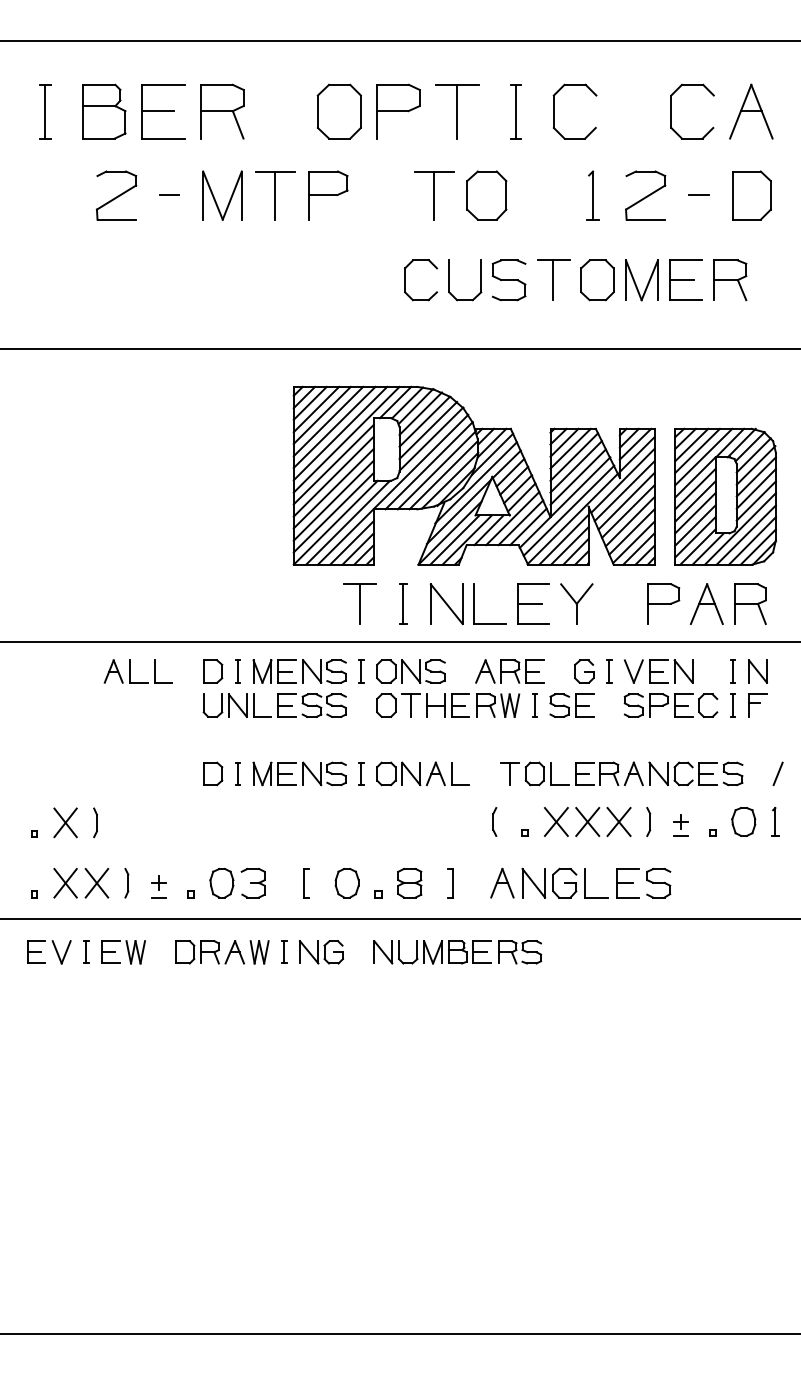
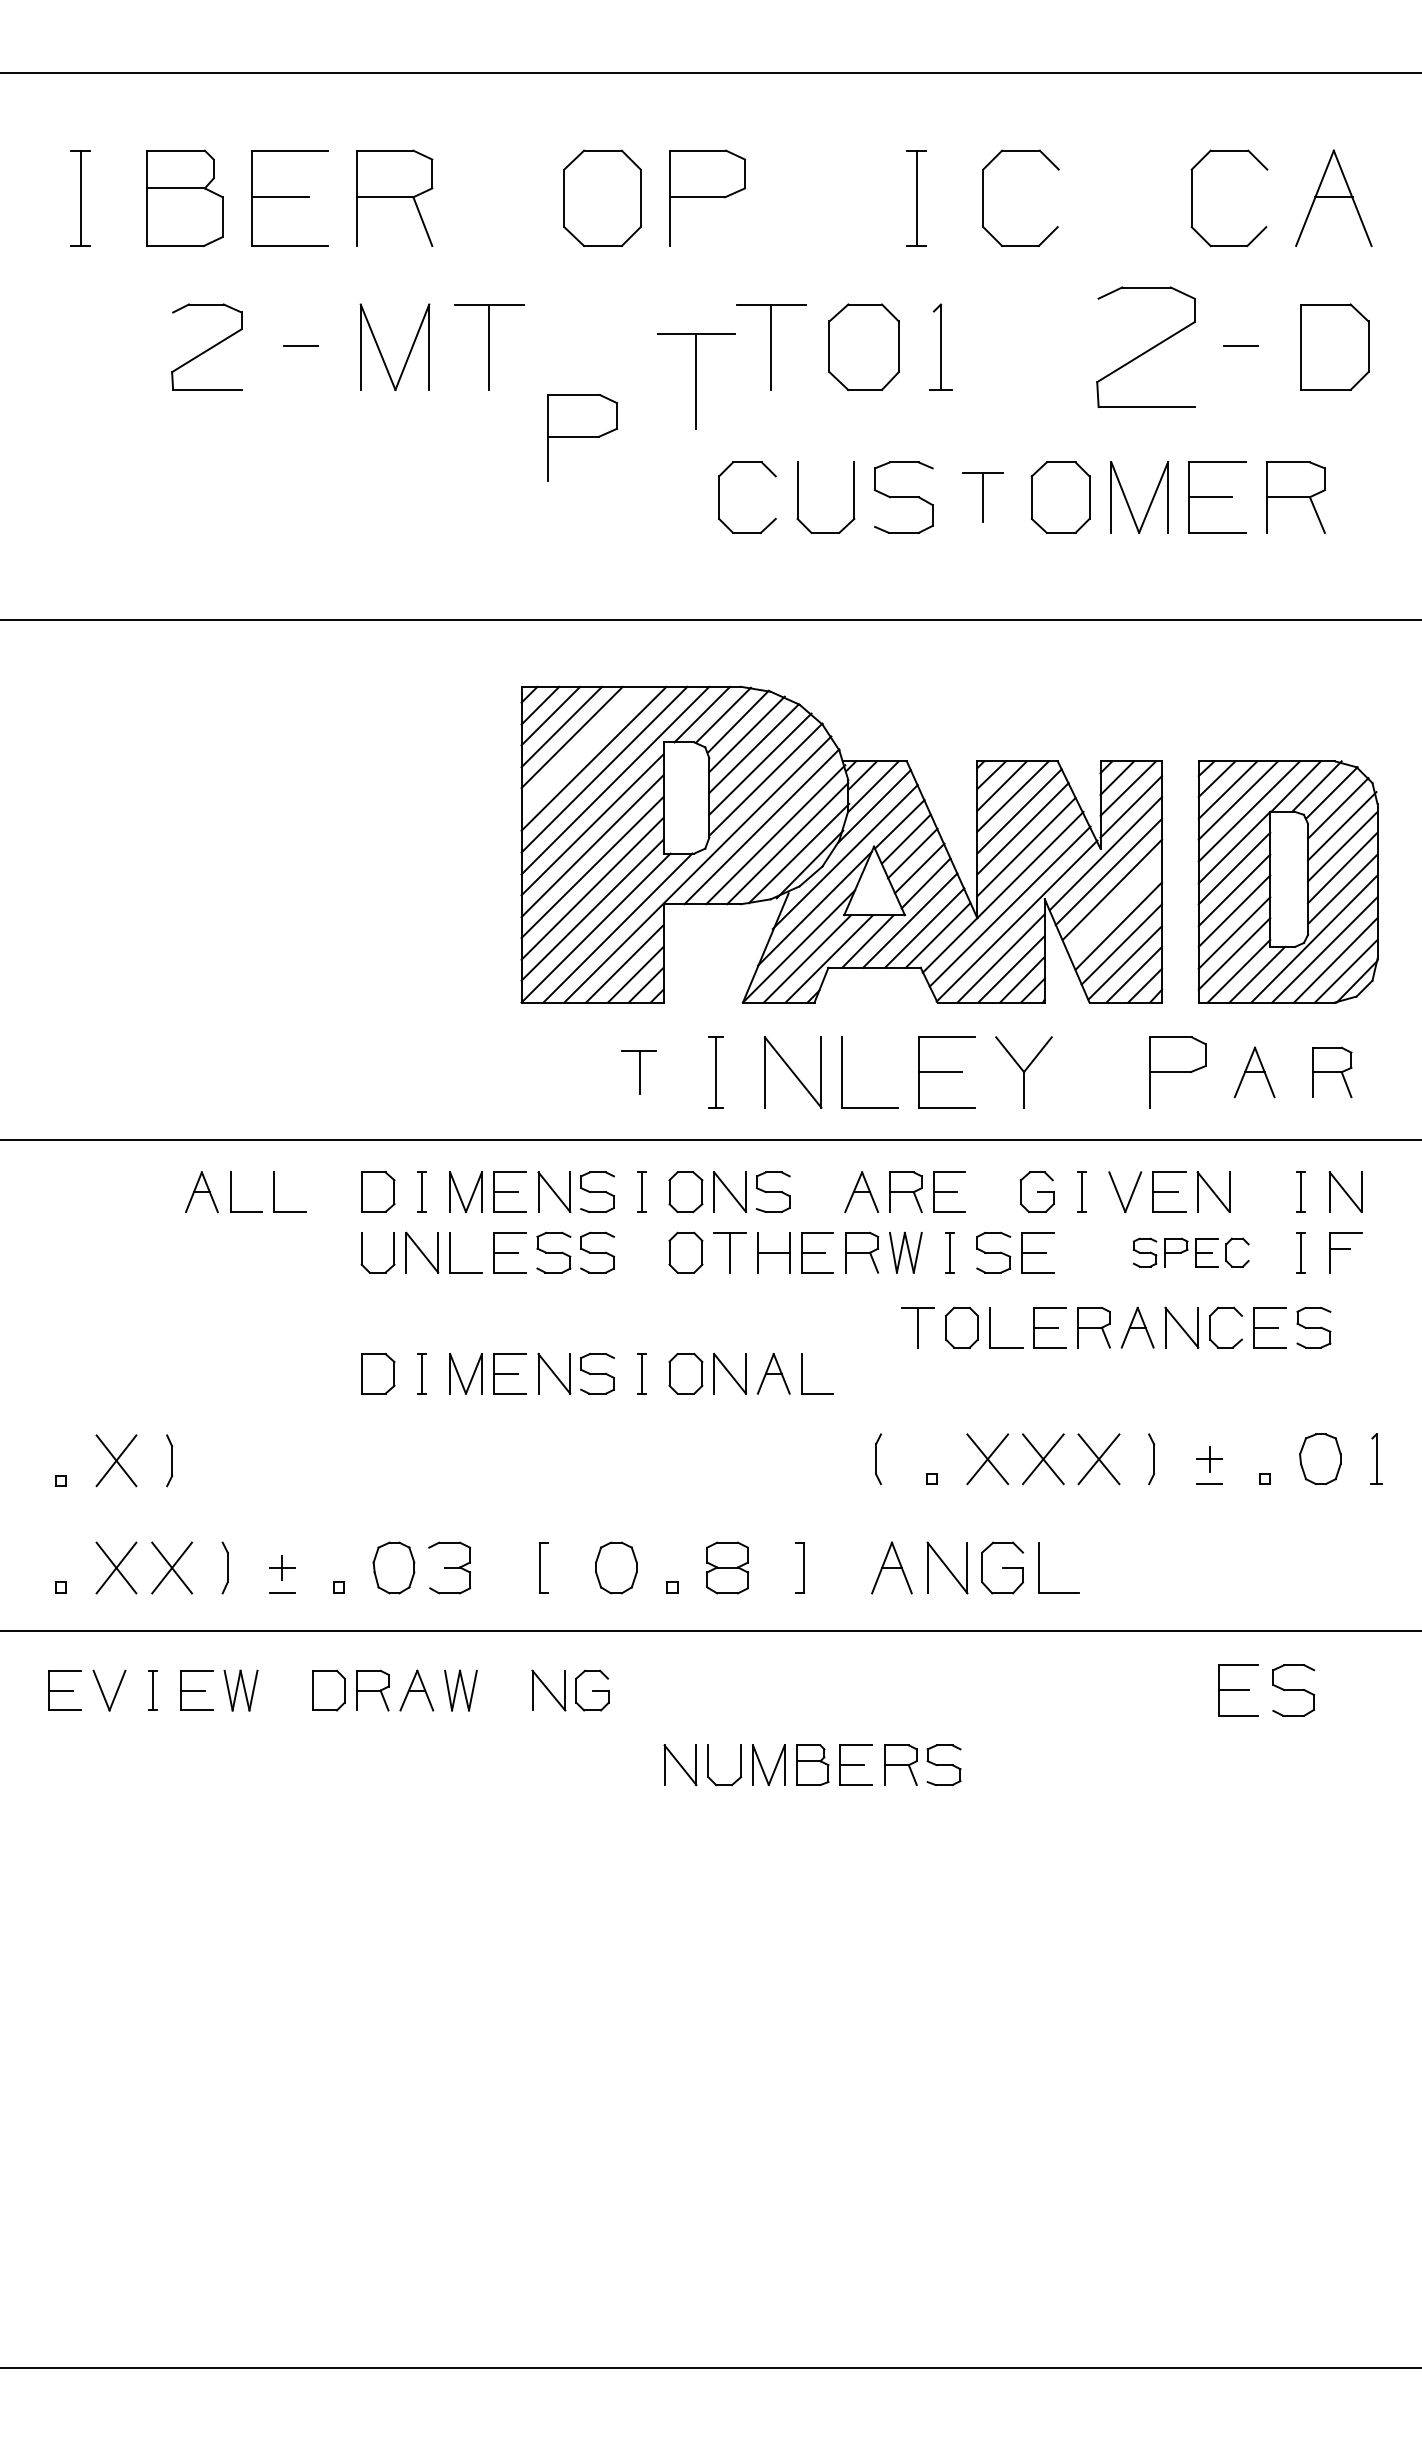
part: (457, 111) -> (696, 380), moved
part: (328, 195) -> (583, 437), moved
part: (592, 195) -> (940, 347), moved
part: (645, 195) -> (1145, 347), size x1.4
part: (553, 279) -> (982, 496), size x0.7
line: (328, 421) -> (583, 748), removed
line: (628, 511) -> (1115, 908), removed
part: (359, 603) -> (638, 1071), size x0.6
part: (706, 603) -> (1254, 1071), size x0.7
part: (750, 603) -> (1332, 1071), size x0.7
part: (670, 705) -> (1190, 1252), size x0.7
part: (621, 773) -> (1115, 1327), moved
line: (777, 773) -> (1380, 1373), removed
part: (643, 883) -> (1266, 1690), moved
part: (284, 951) -> (505, 1689), removed
part: (457, 952) -> (812, 1765), moved

